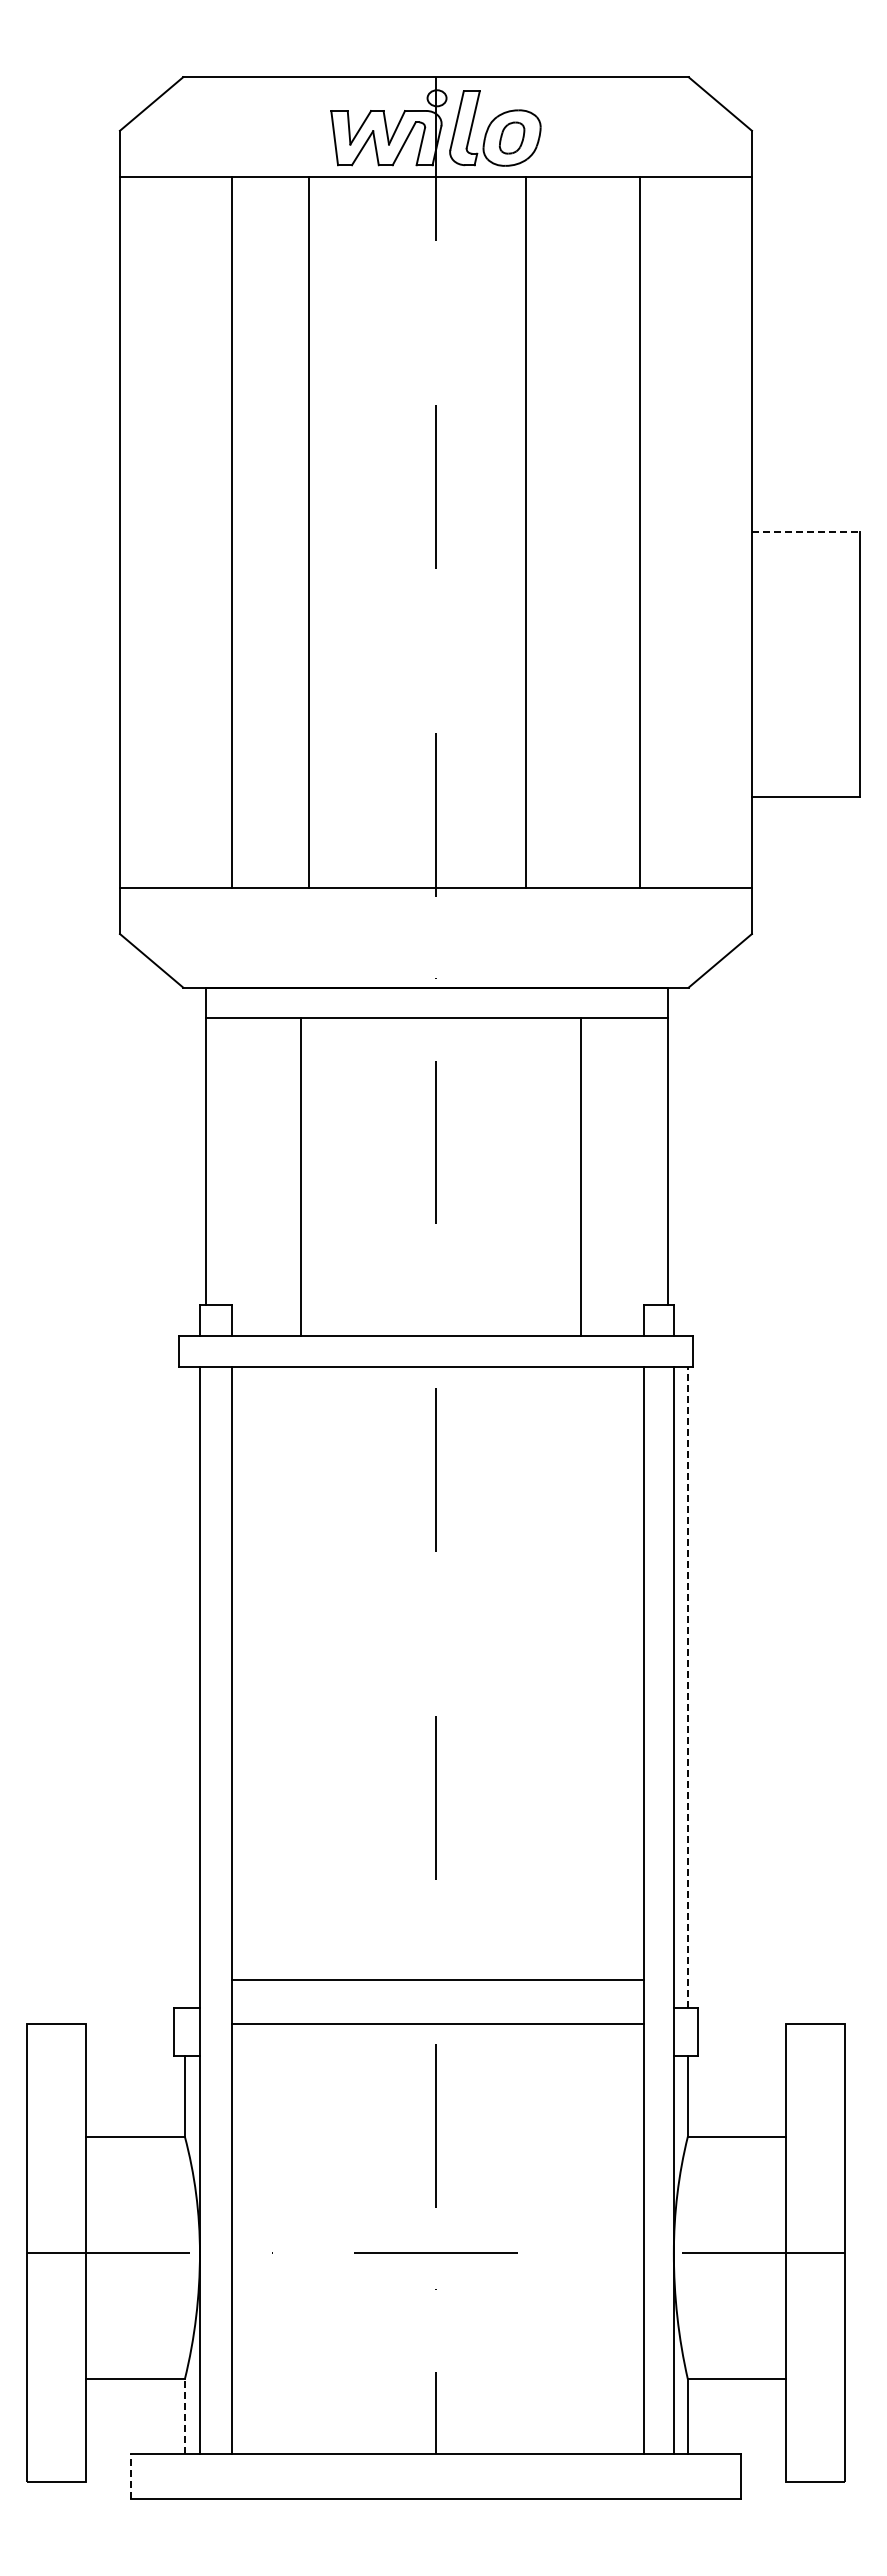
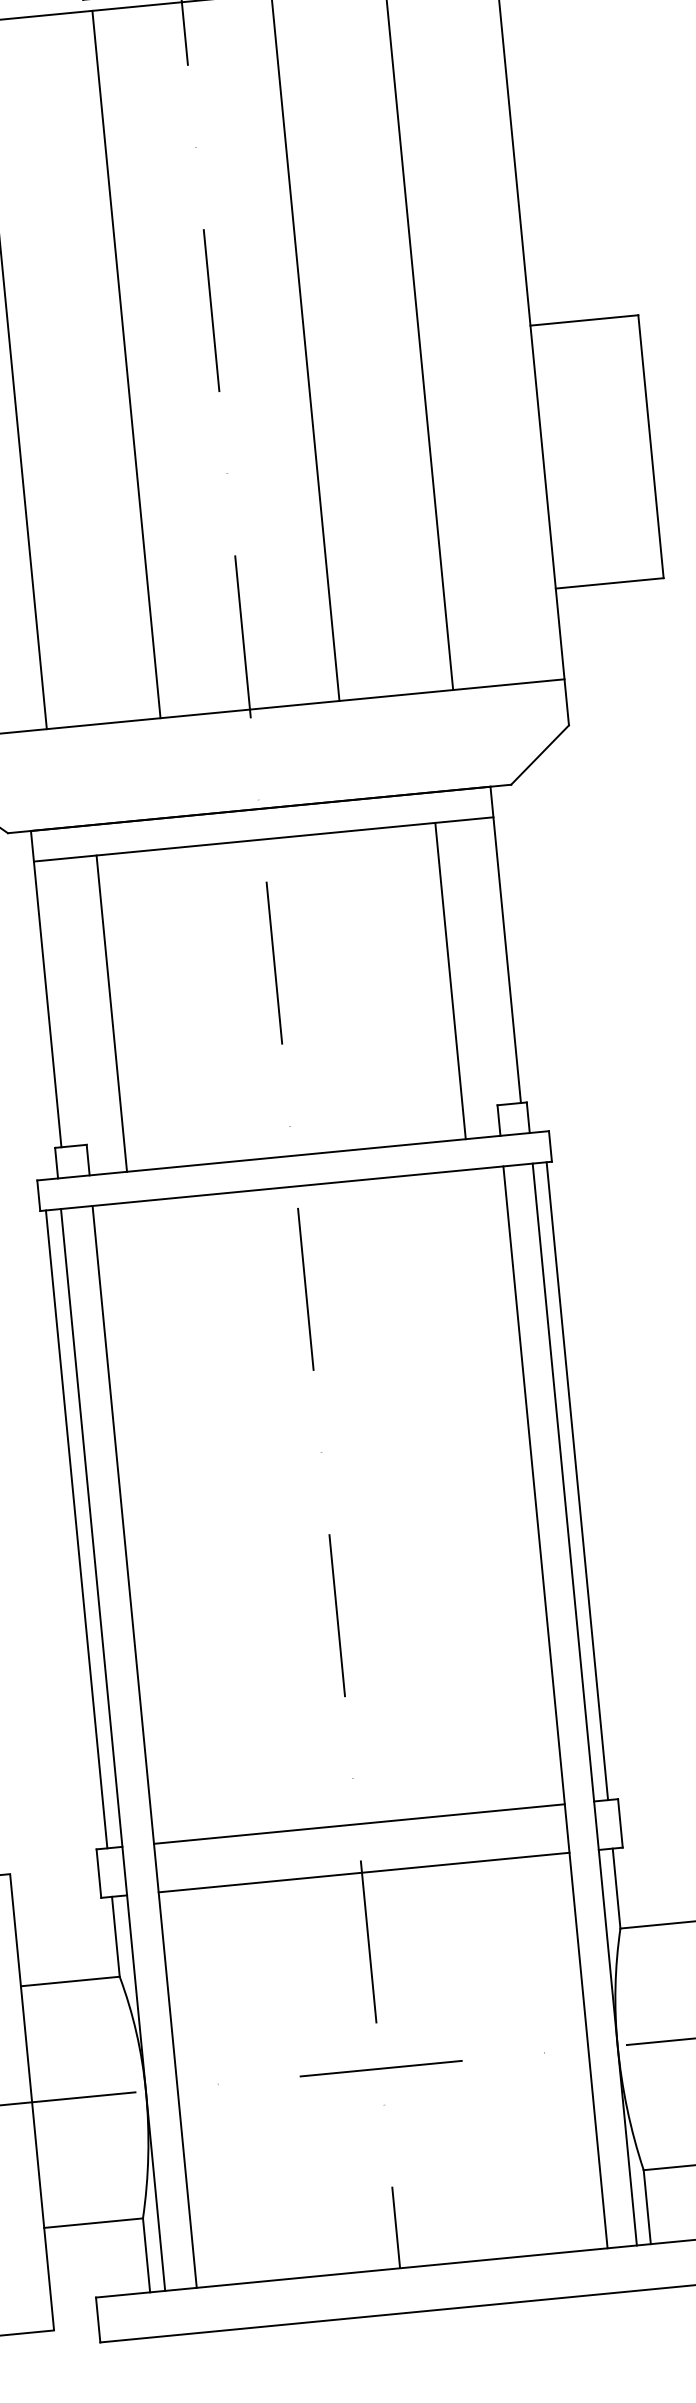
line: (309, 532) -> (126, 364), moved
line: (806, 532) -> (584, 320), dashed -> solid
line: (301, 1177) -> (112, 1013), moved
line: (580, 1177) -> (450, 981), moved
line: (184, 1686) -> (76, 1528), added
line: (687, 1686) -> (576, 1480), dashed -> solid
line: (437, 1979) -> (358, 1824), moved
line: (437, 2024) -> (363, 1872), moved
line: (184, 2415) -> (146, 2254), dashed -> solid
line: (130, 2476) -> (98, 2320), dashed -> solid

